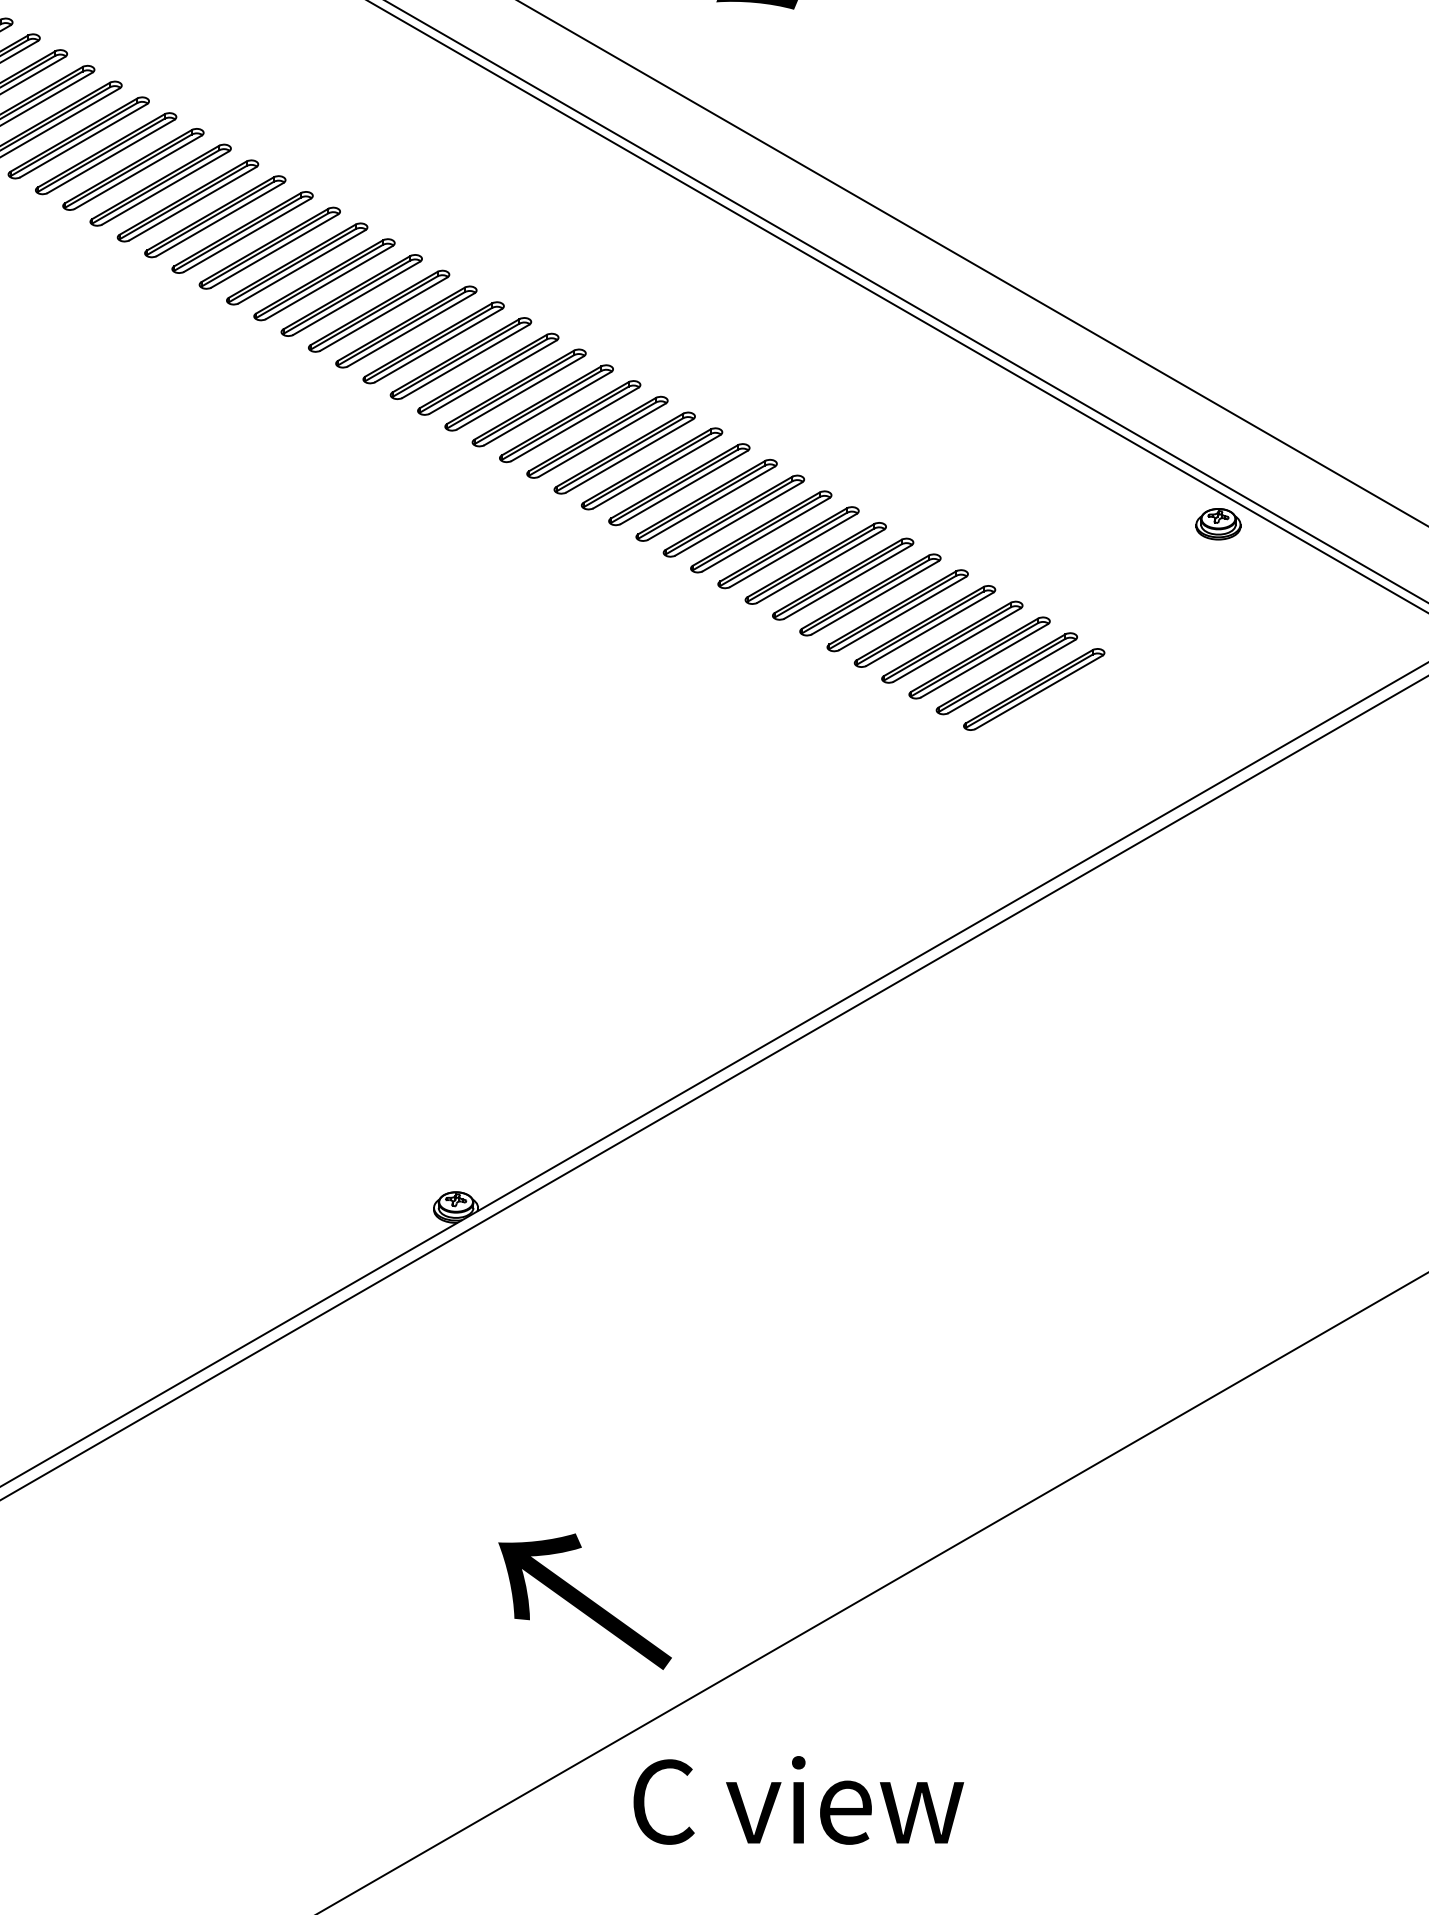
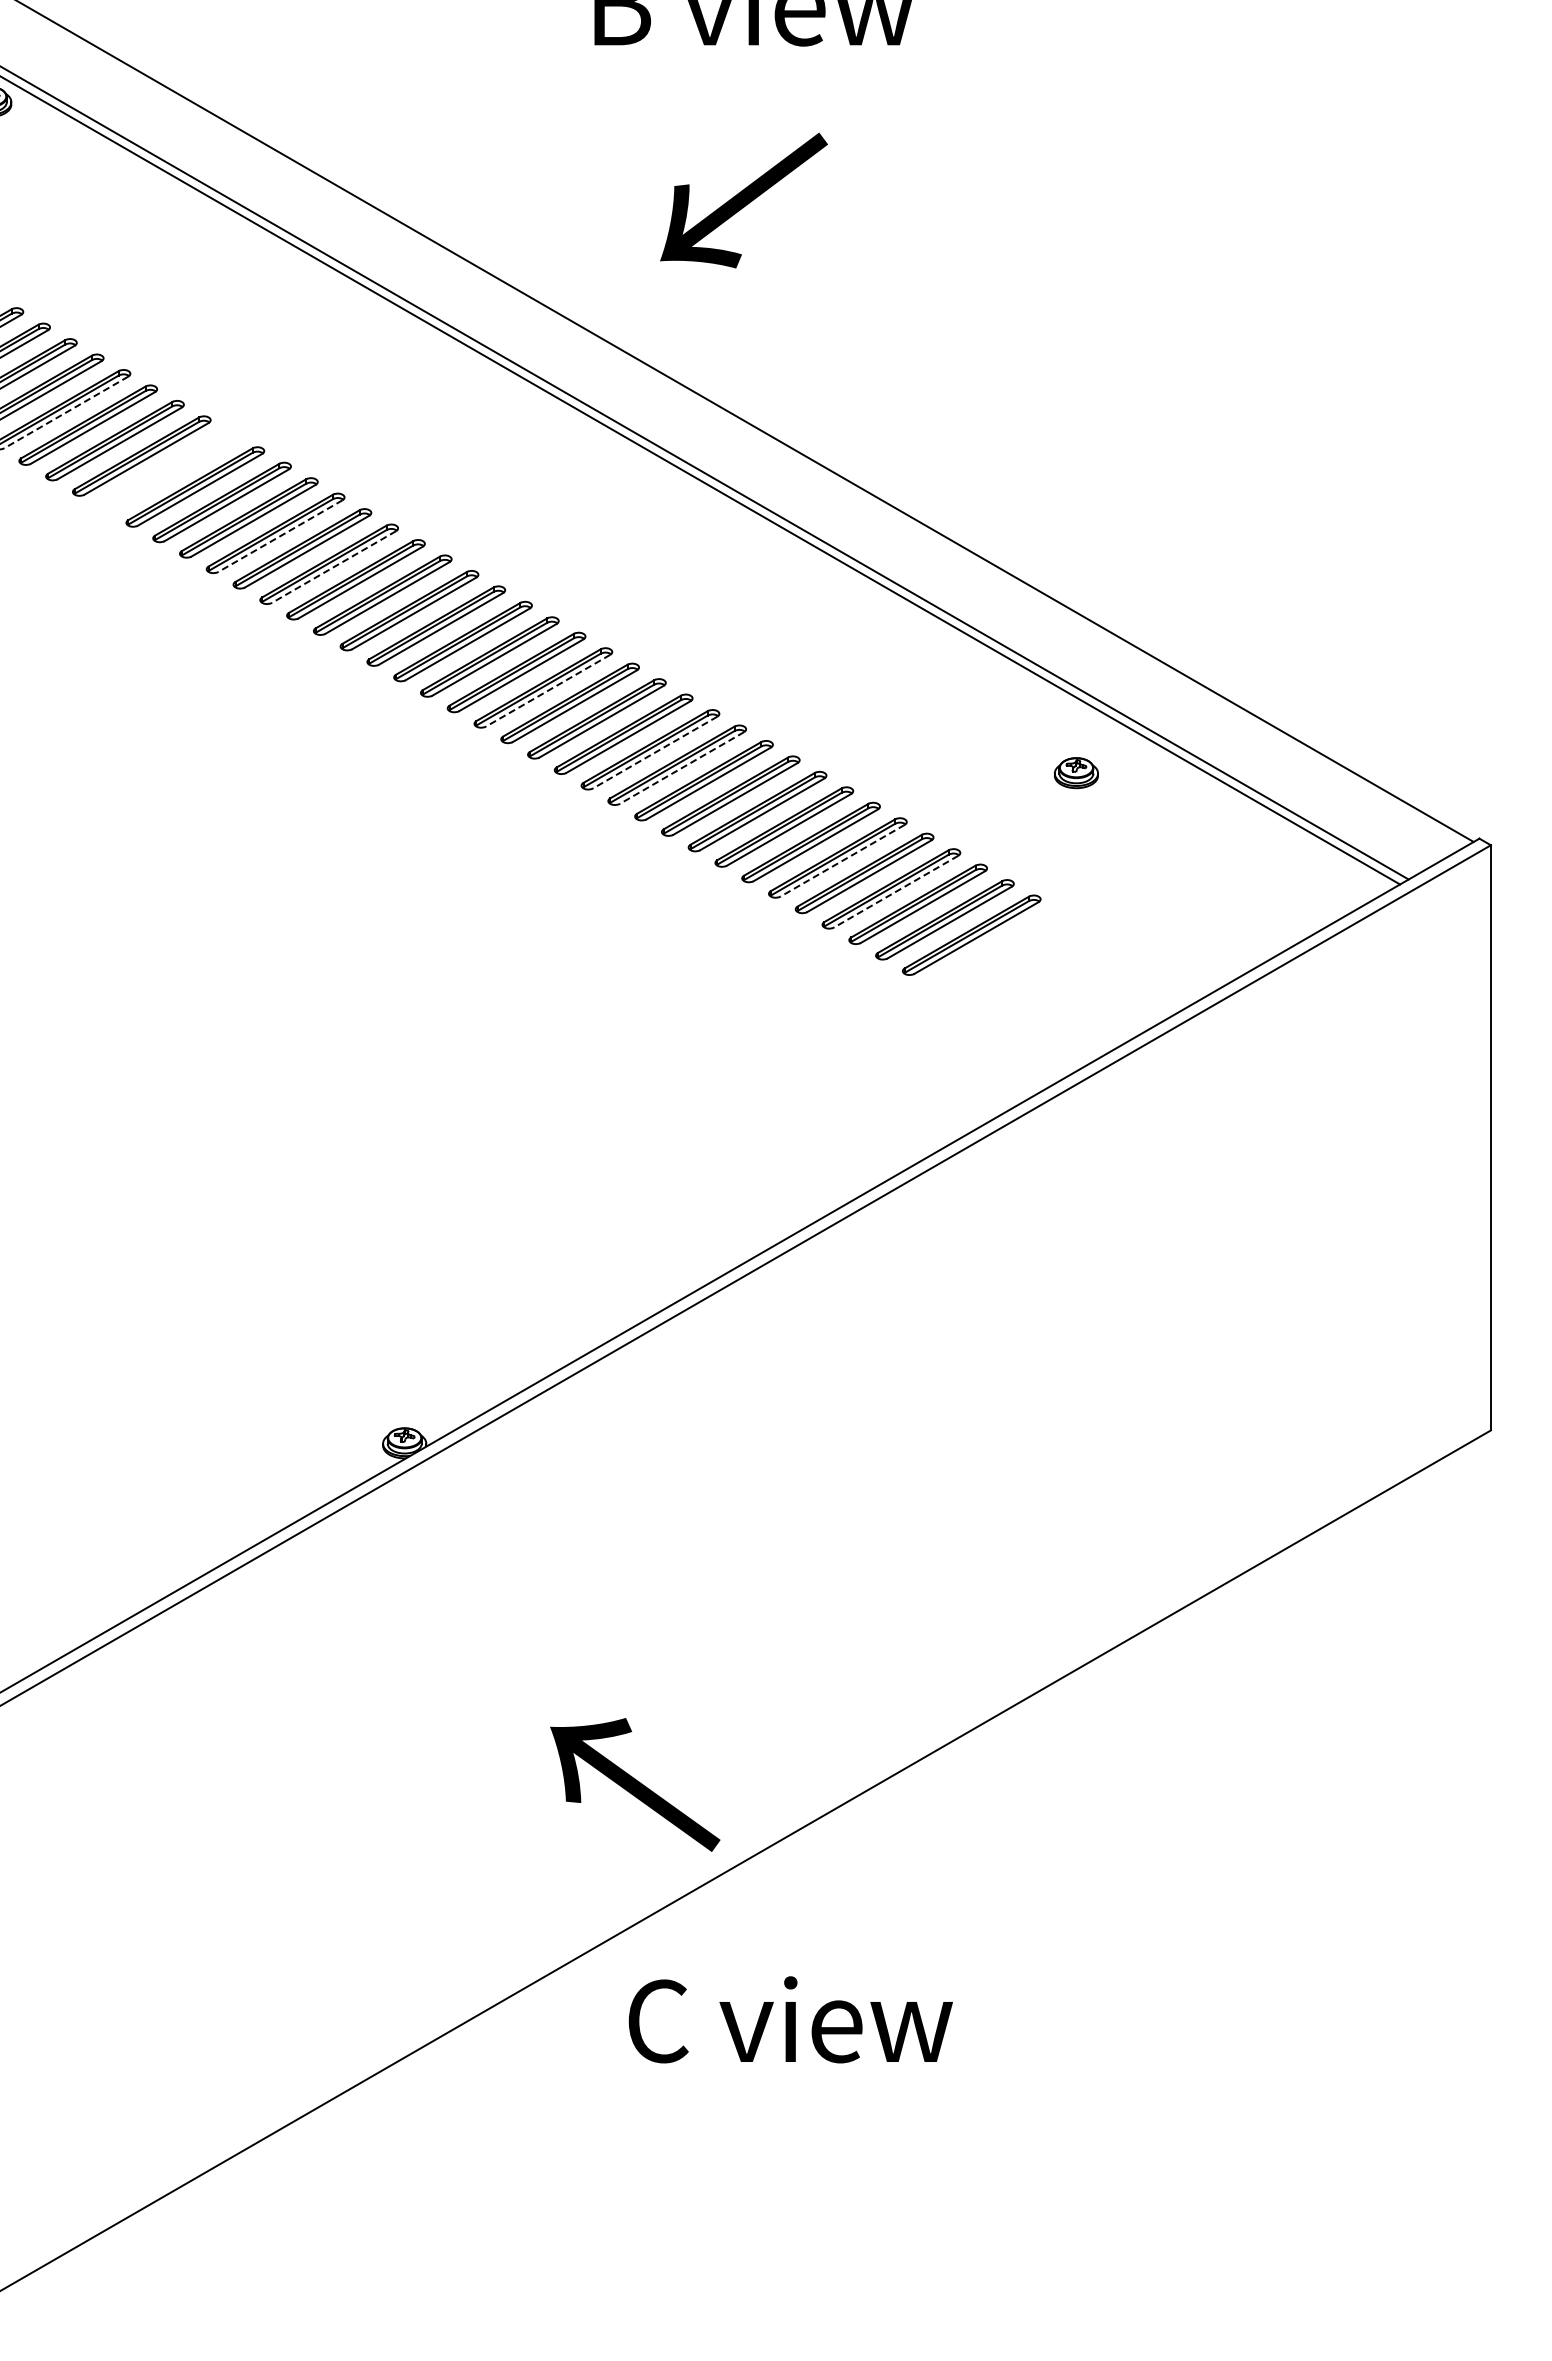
line: (111, 156) -> (66, 412), solid -> dashed
part: (215, 216) -> (168, 471), removed
line: (329, 282) -> (280, 536), solid -> dashed
line: (383, 314) -> (333, 567), solid -> dashed
line: (602, 439) -> (548, 690), solid -> dashed
line: (711, 503) -> (655, 752), solid -> dashed
line: (739, 519) -> (682, 768), solid -> dashed
part: (1218, 524) -> (1076, 773), moved
line: (902, 613) -> (842, 860), solid -> dashed
line: (957, 644) -> (896, 891), solid -> dashed
text: (585, 1601) -> (635, 1784), moved
text: (798, 1800) -> (790, 2019), moved

